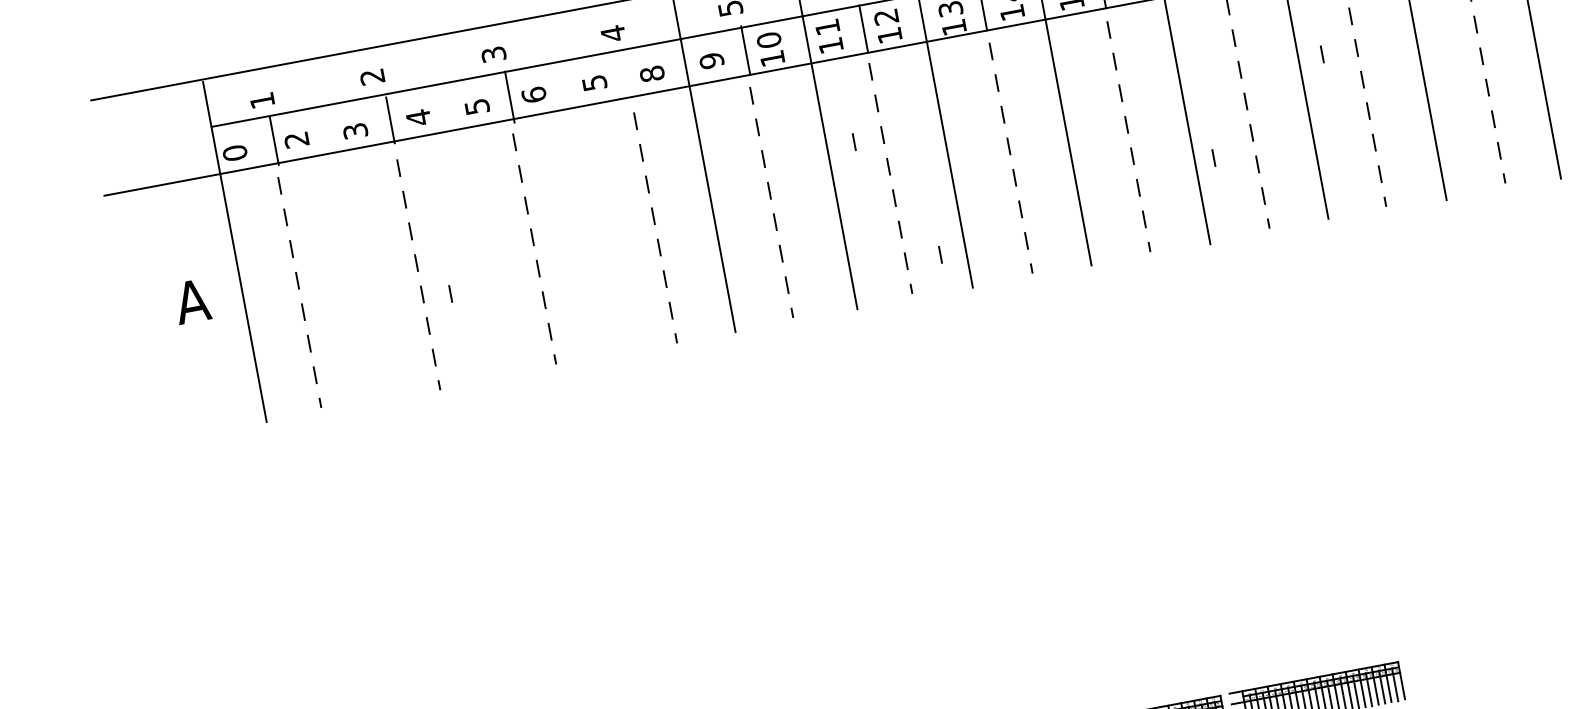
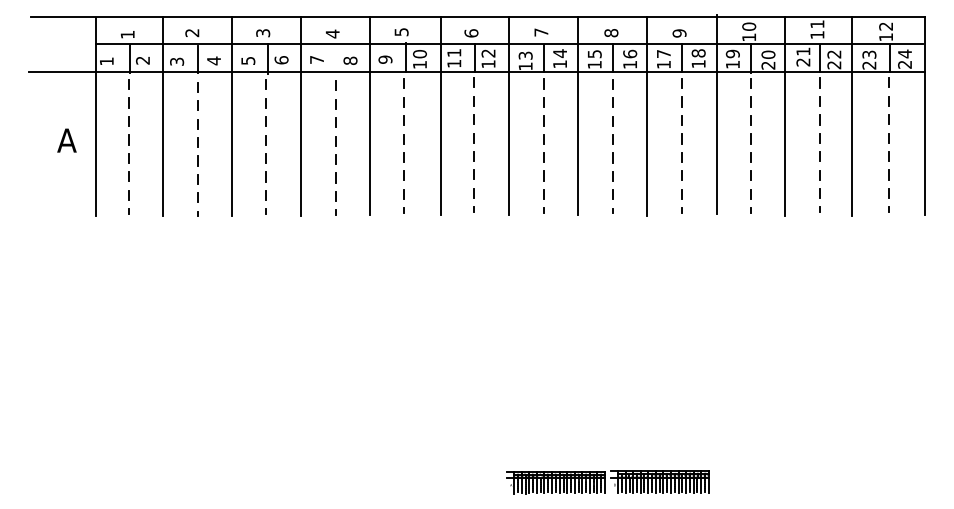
line: (1322, 54) -> (730, 120), removed
text: (595, 82) -> (317, 59), 5 -> 7
line: (852, 142) -> (456, 120), removed
text: (234, 153) -> (106, 61), 0 -> 1
line: (1212, 158) -> (657, 167), removed
line: (584, 185) -> (300, 116), added
line: (468, 207) -> (232, 116), added
line: (349, 229) -> (163, 116), added
line: (939, 255) -> (493, 193), removed
line: (450, 293) -> (213, 163), removed

